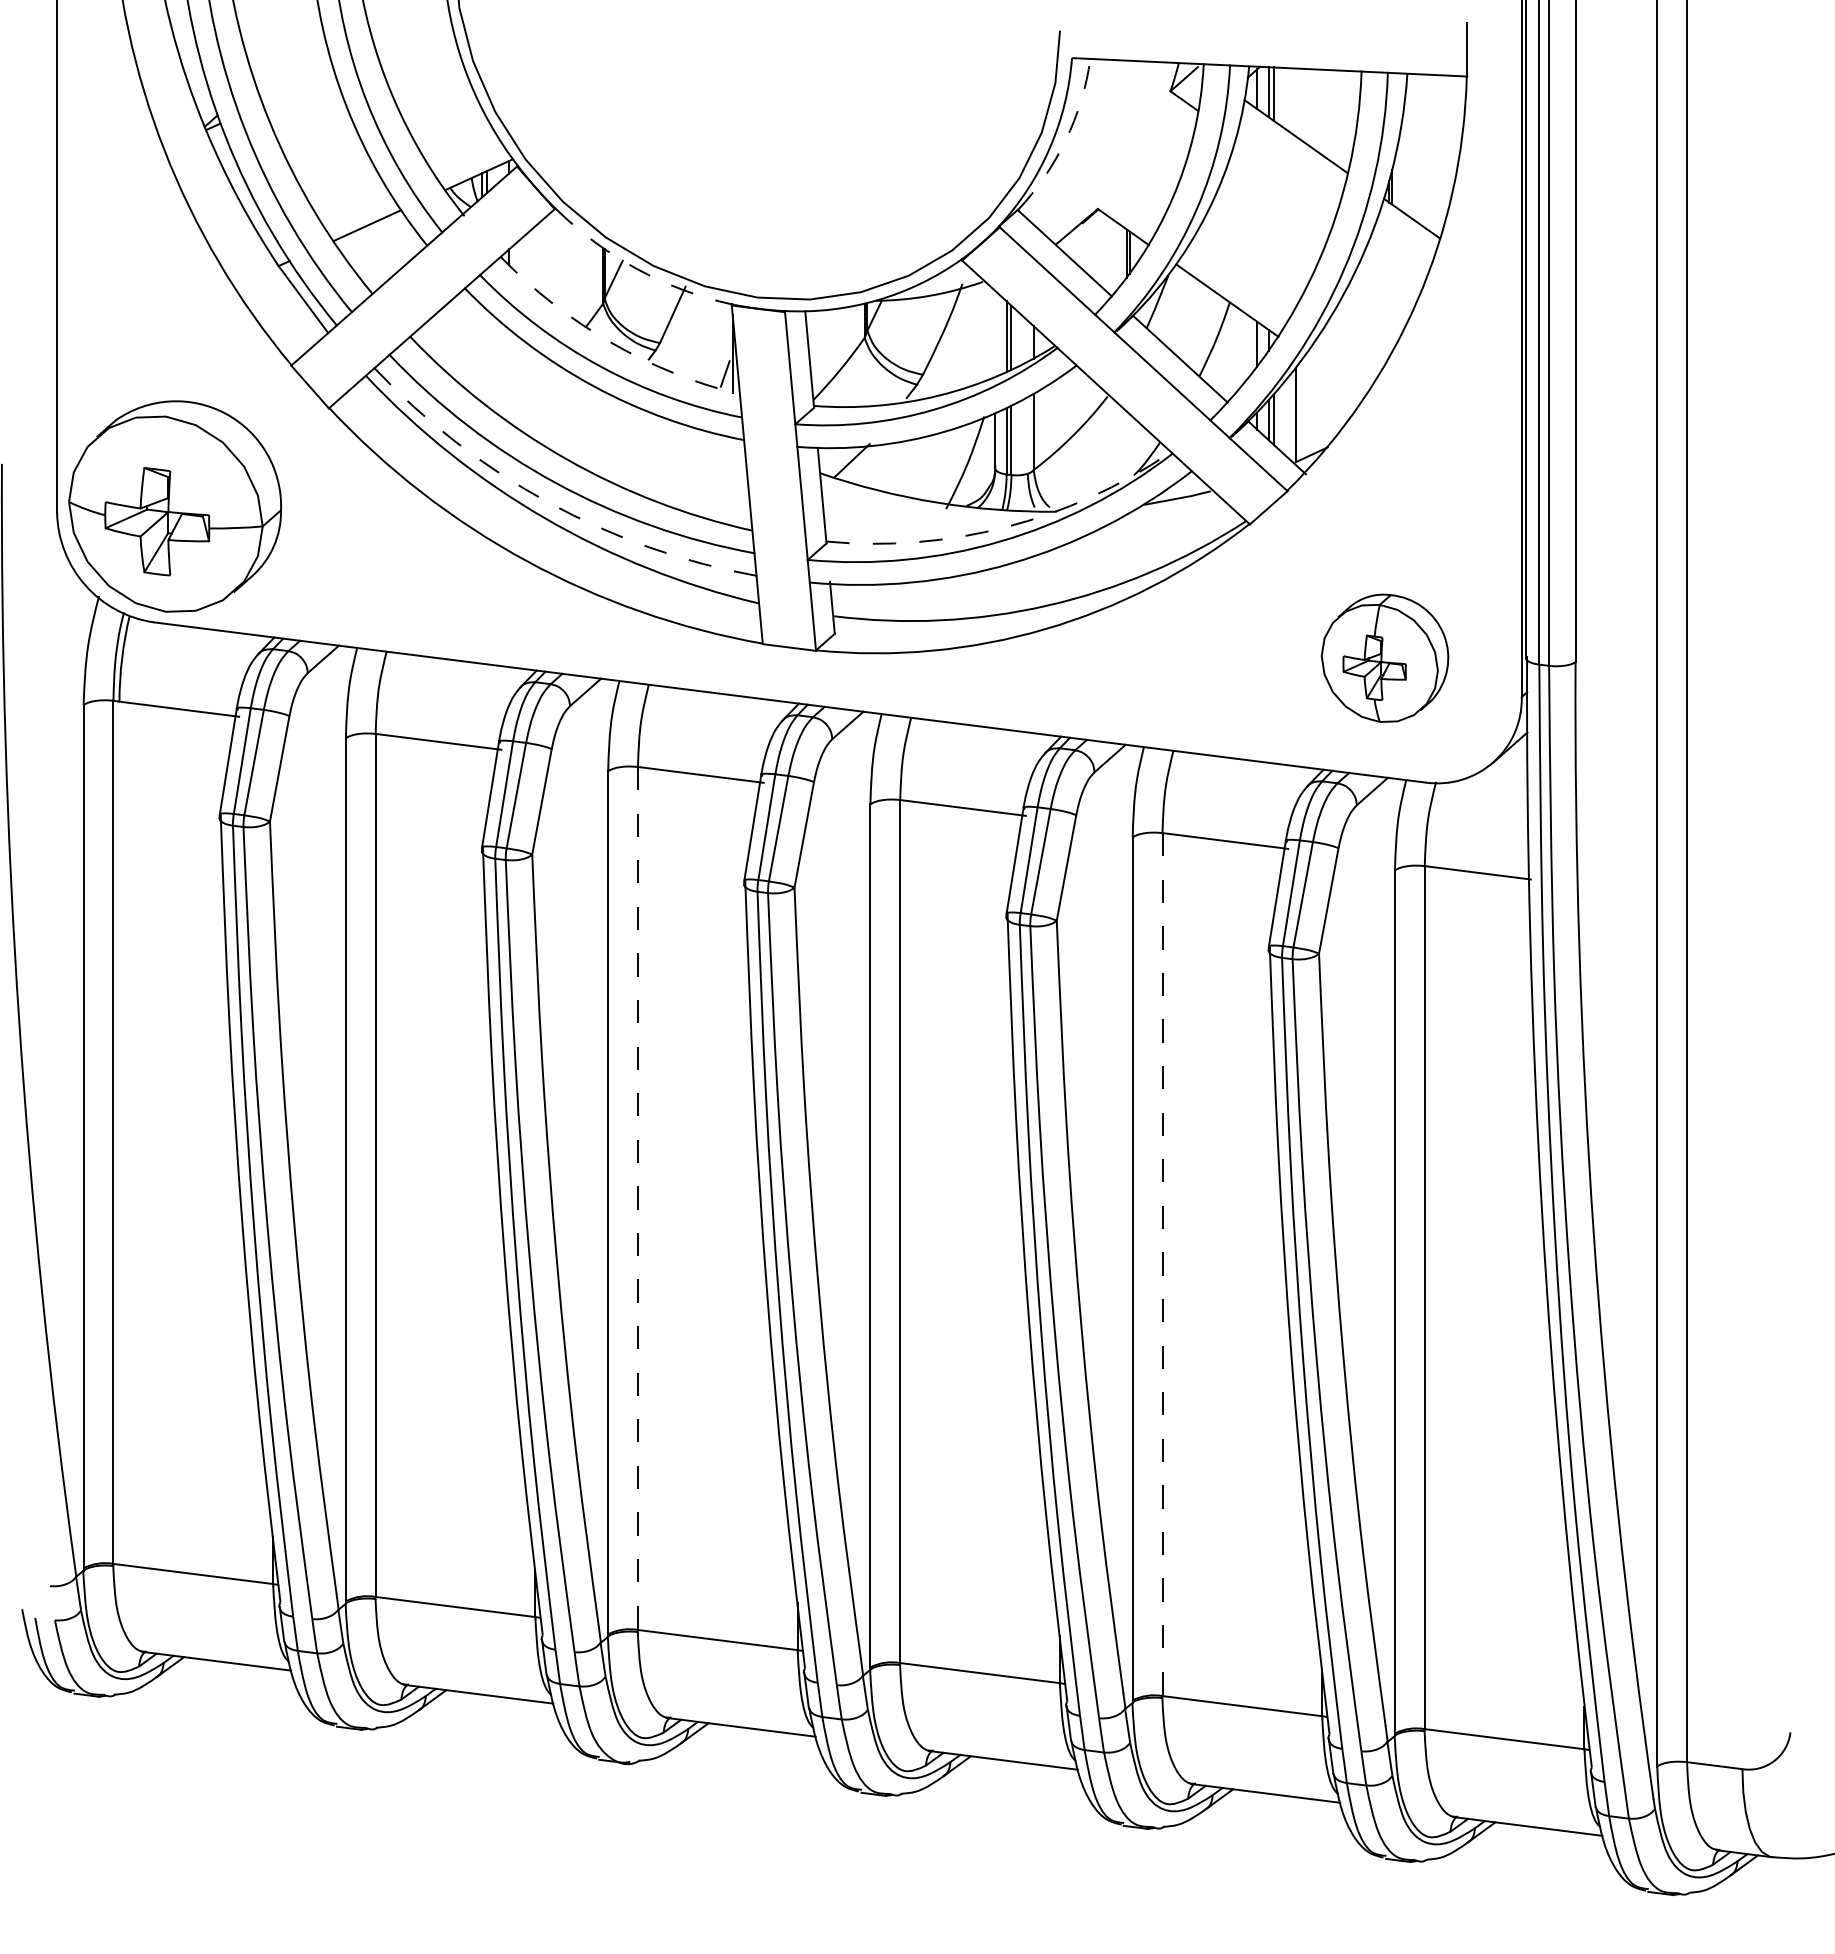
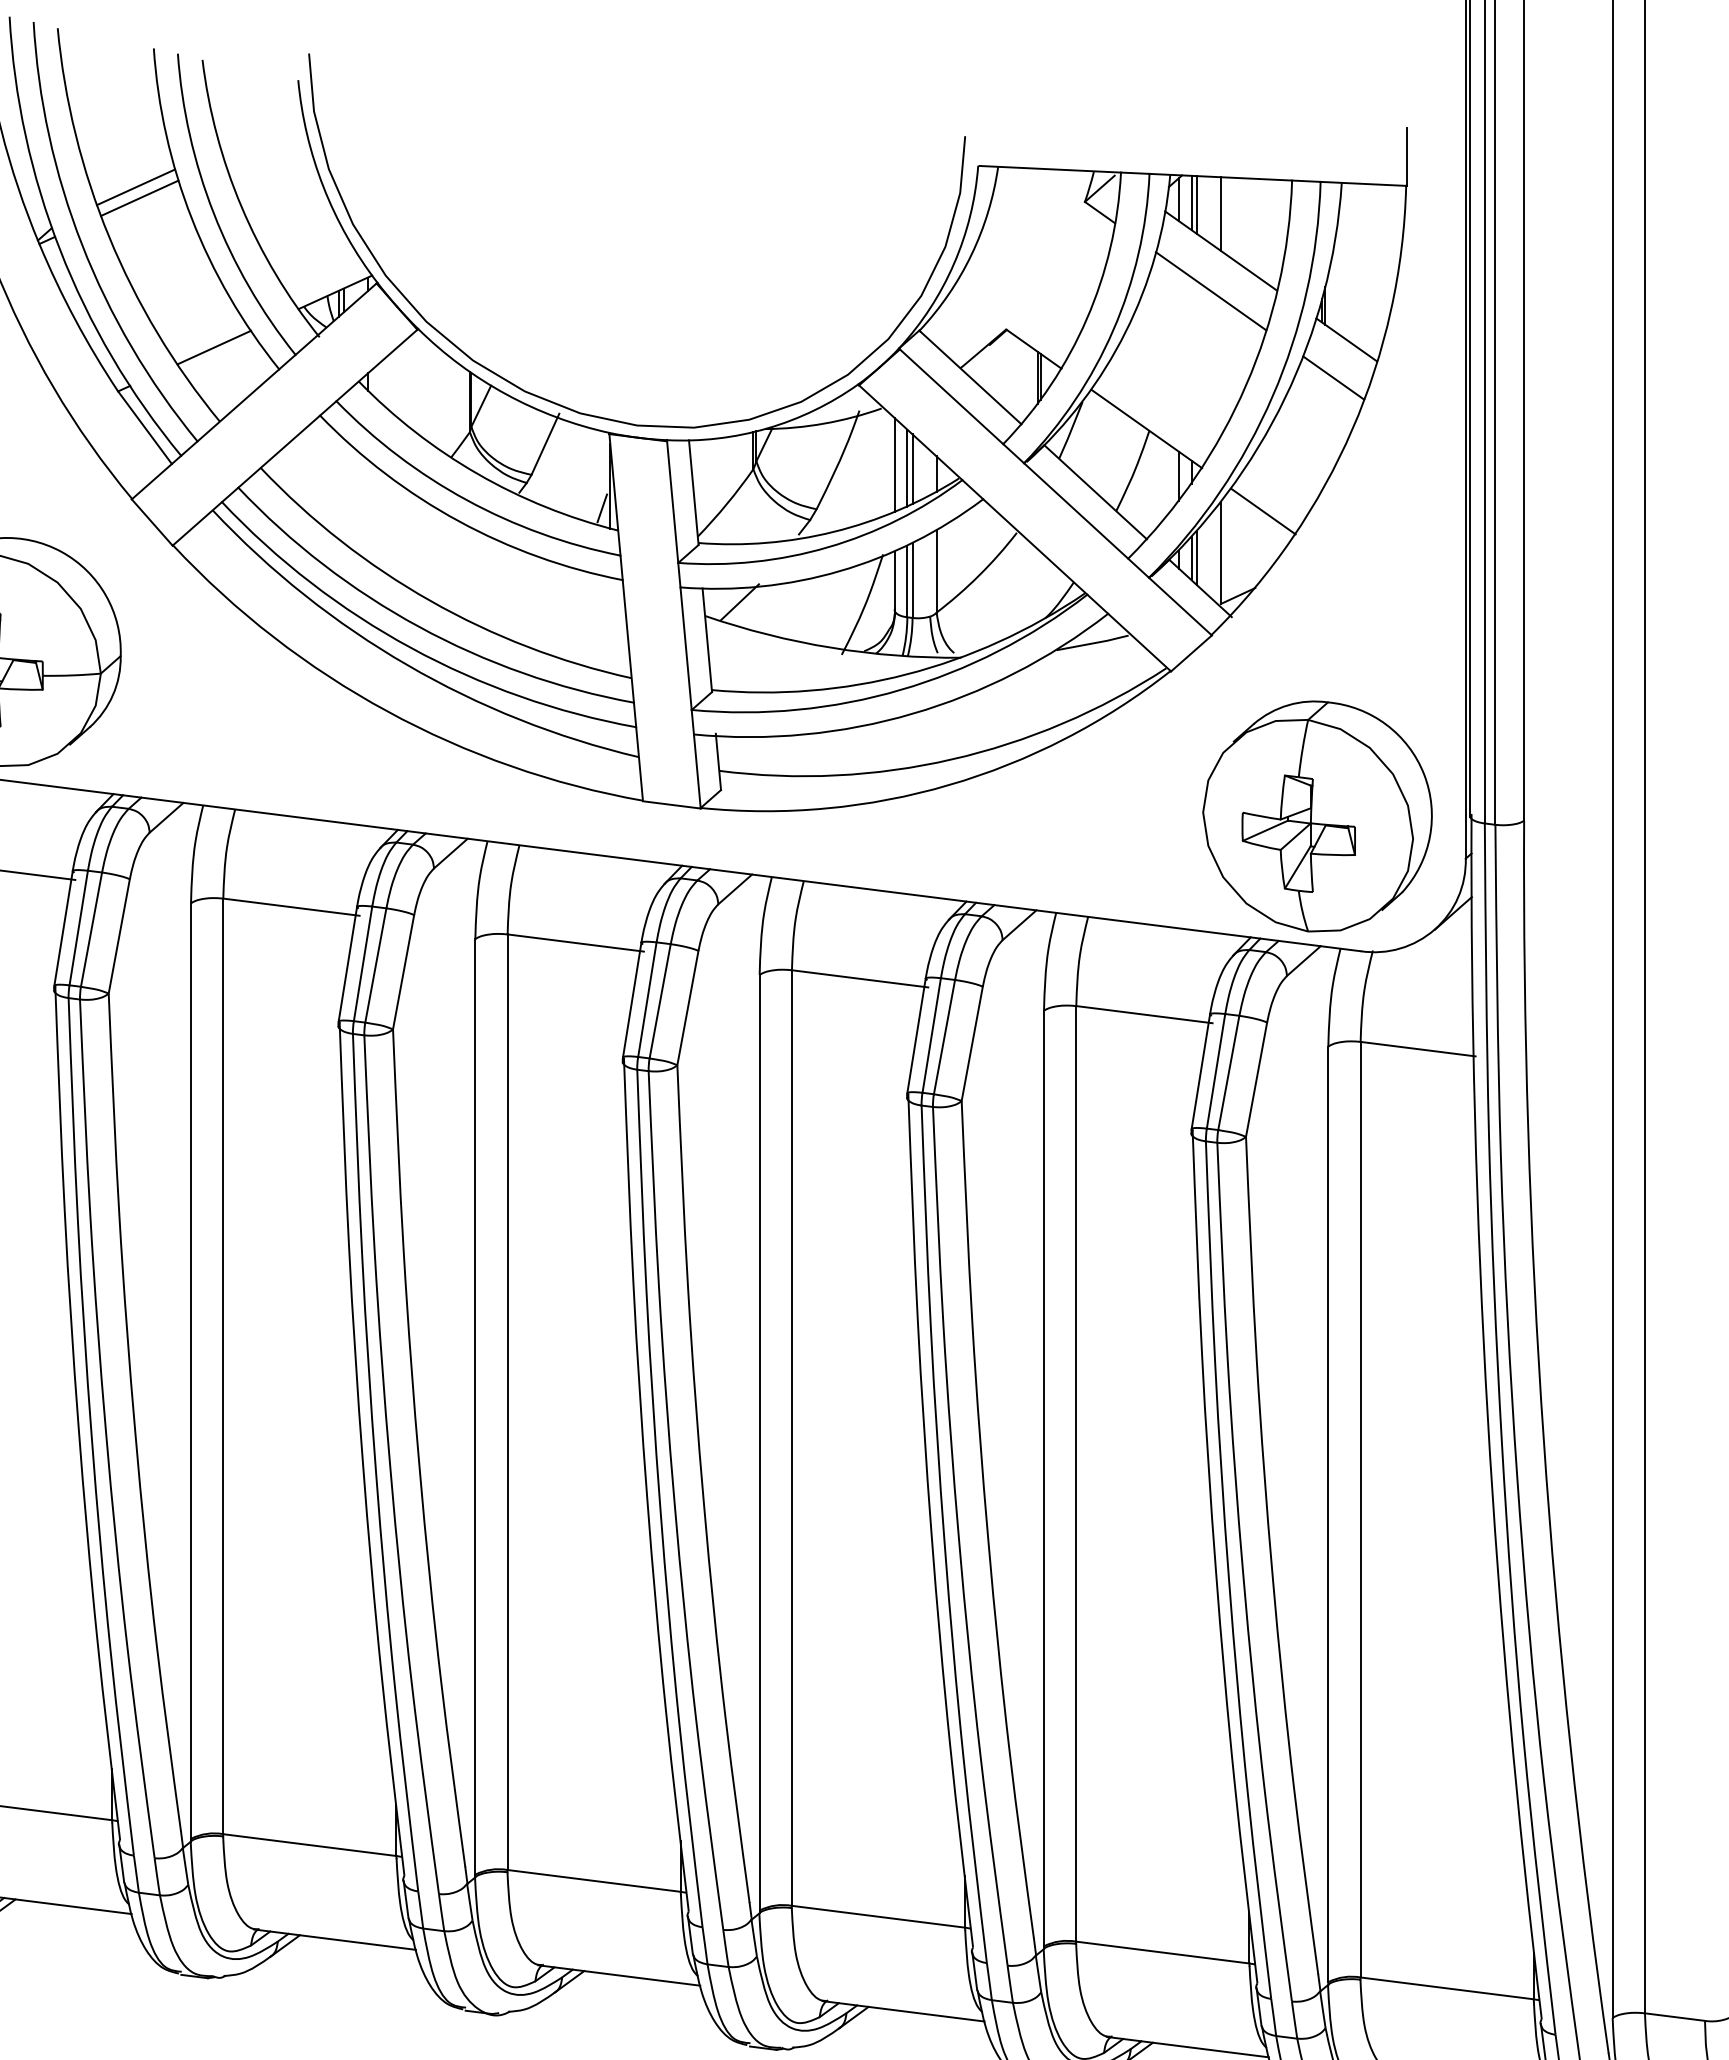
line: (295, 77) -> (136, 186), added
line: (298, 87) -> (139, 197), added
line: (1295, 102) -> (1220, 214), added
arc: (1065, 140) -> (971, 255), dashed -> solid
line: (1286, 173) -> (1210, 291), added
line: (1399, 253) -> (1333, 377), added
arc: (636, 268) -> (506, 394), dashed -> solid
line: (994, 333) -> (894, 464), added
arc: (610, 342) -> (477, 474), dashed -> solid
line: (1334, 376) -> (1262, 511), added
arc: (548, 502) -> (410, 647), dashed -> solid
arc: (1006, 527) -> (907, 674), dashed -> solid
part: (1384, 658) -> (1316, 816), size x1.67
line: (637, 1198) -> (507, 1402), dashed -> solid
line: (1162, 1264) -> (1076, 1473), dashed -> solid

